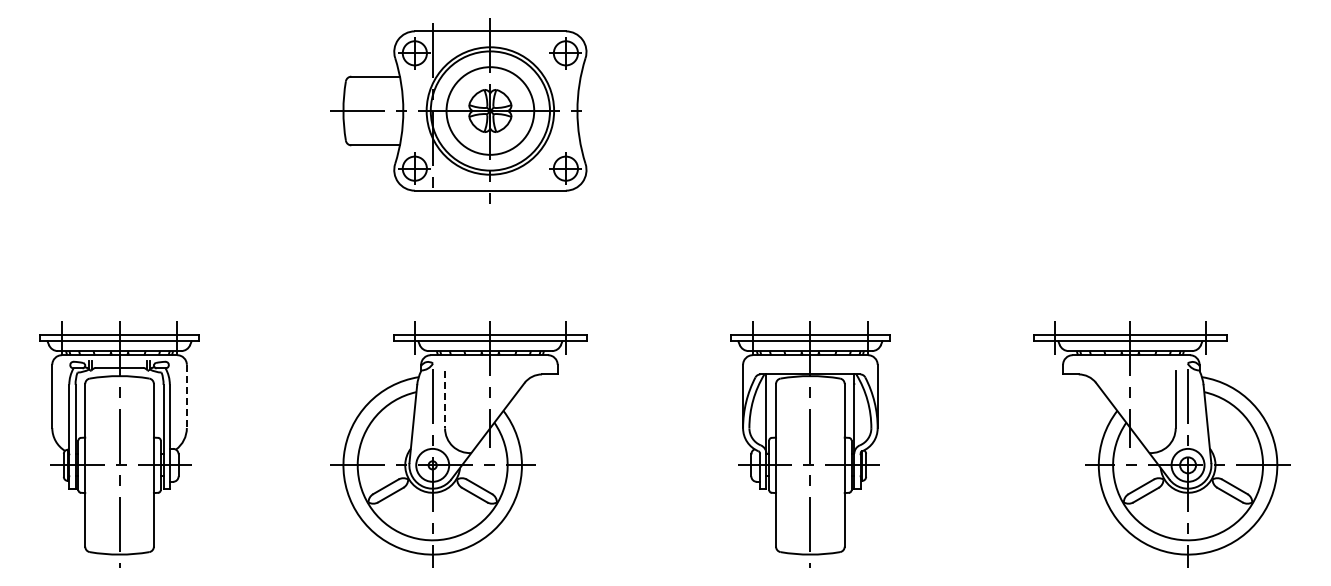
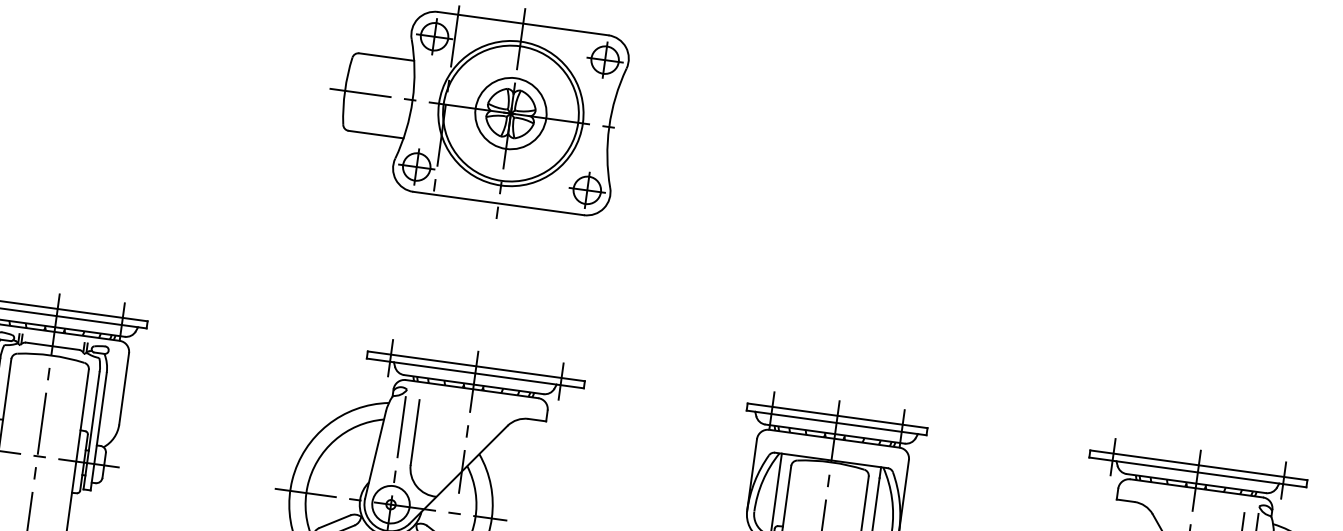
circle: (490, 110) -> (511, 113), size x0.71
line: (186, 396) -> (123, 388), dashed -> solid
line: (445, 399) -> (415, 432), dashed -> solid

